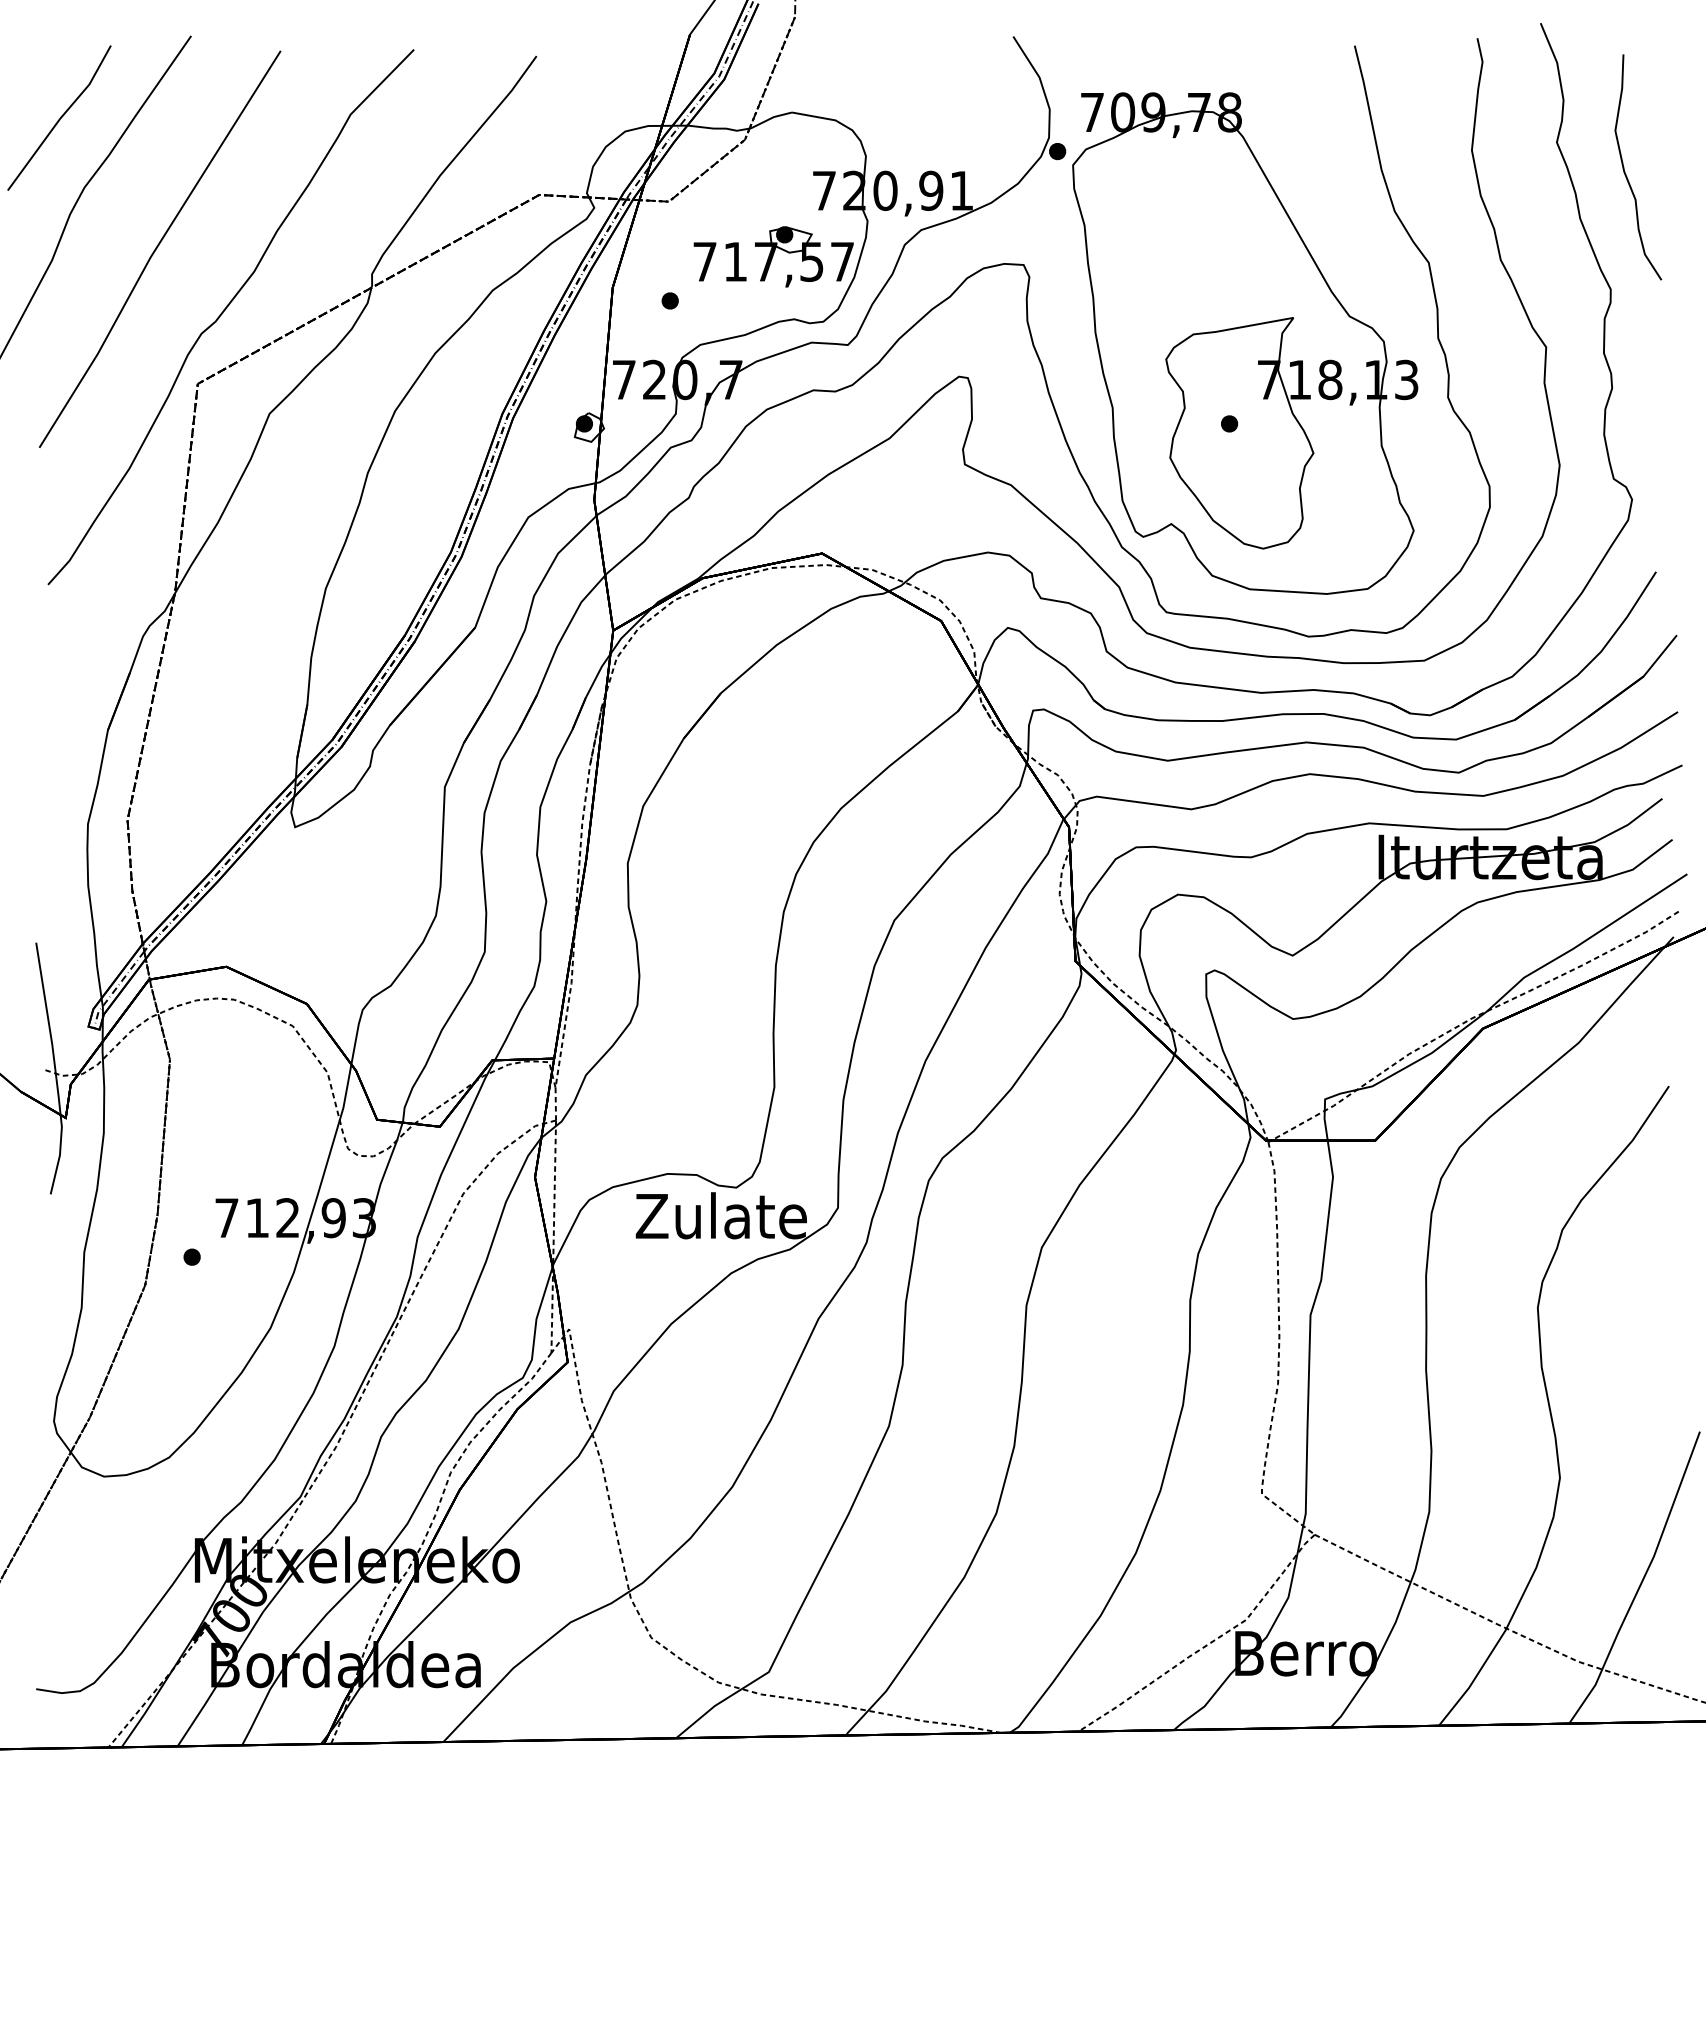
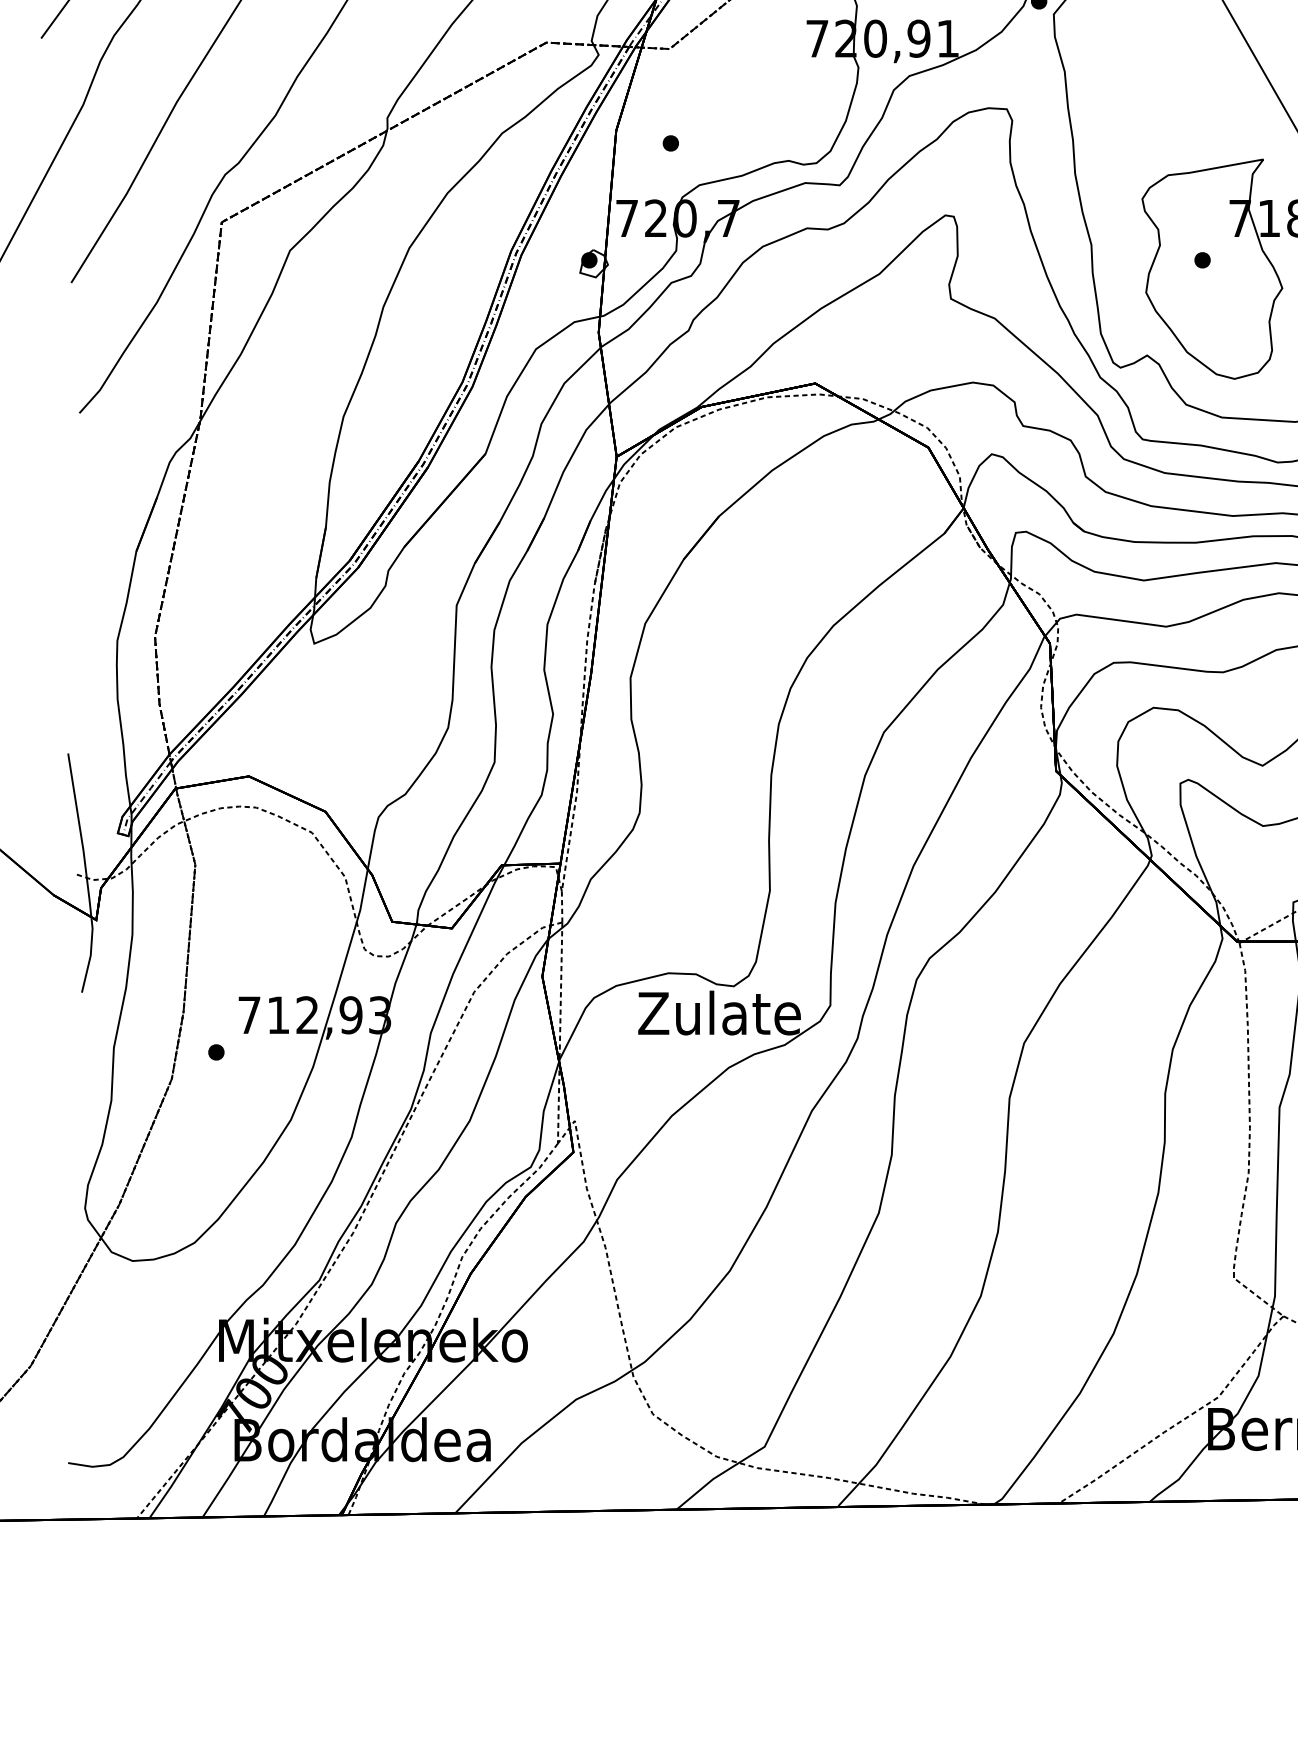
part: (773, 256) -> (769, 101), removed

